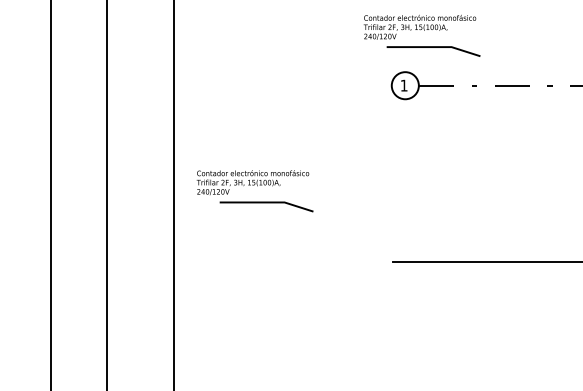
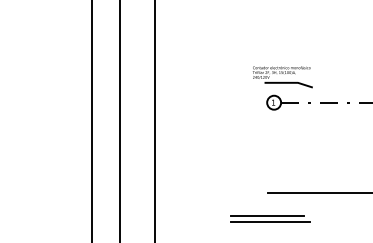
part: (254, 192) -> (196, 157), removed
line: (392, 306) -> (267, 216), added
line: (398, 316) -> (270, 221), added

